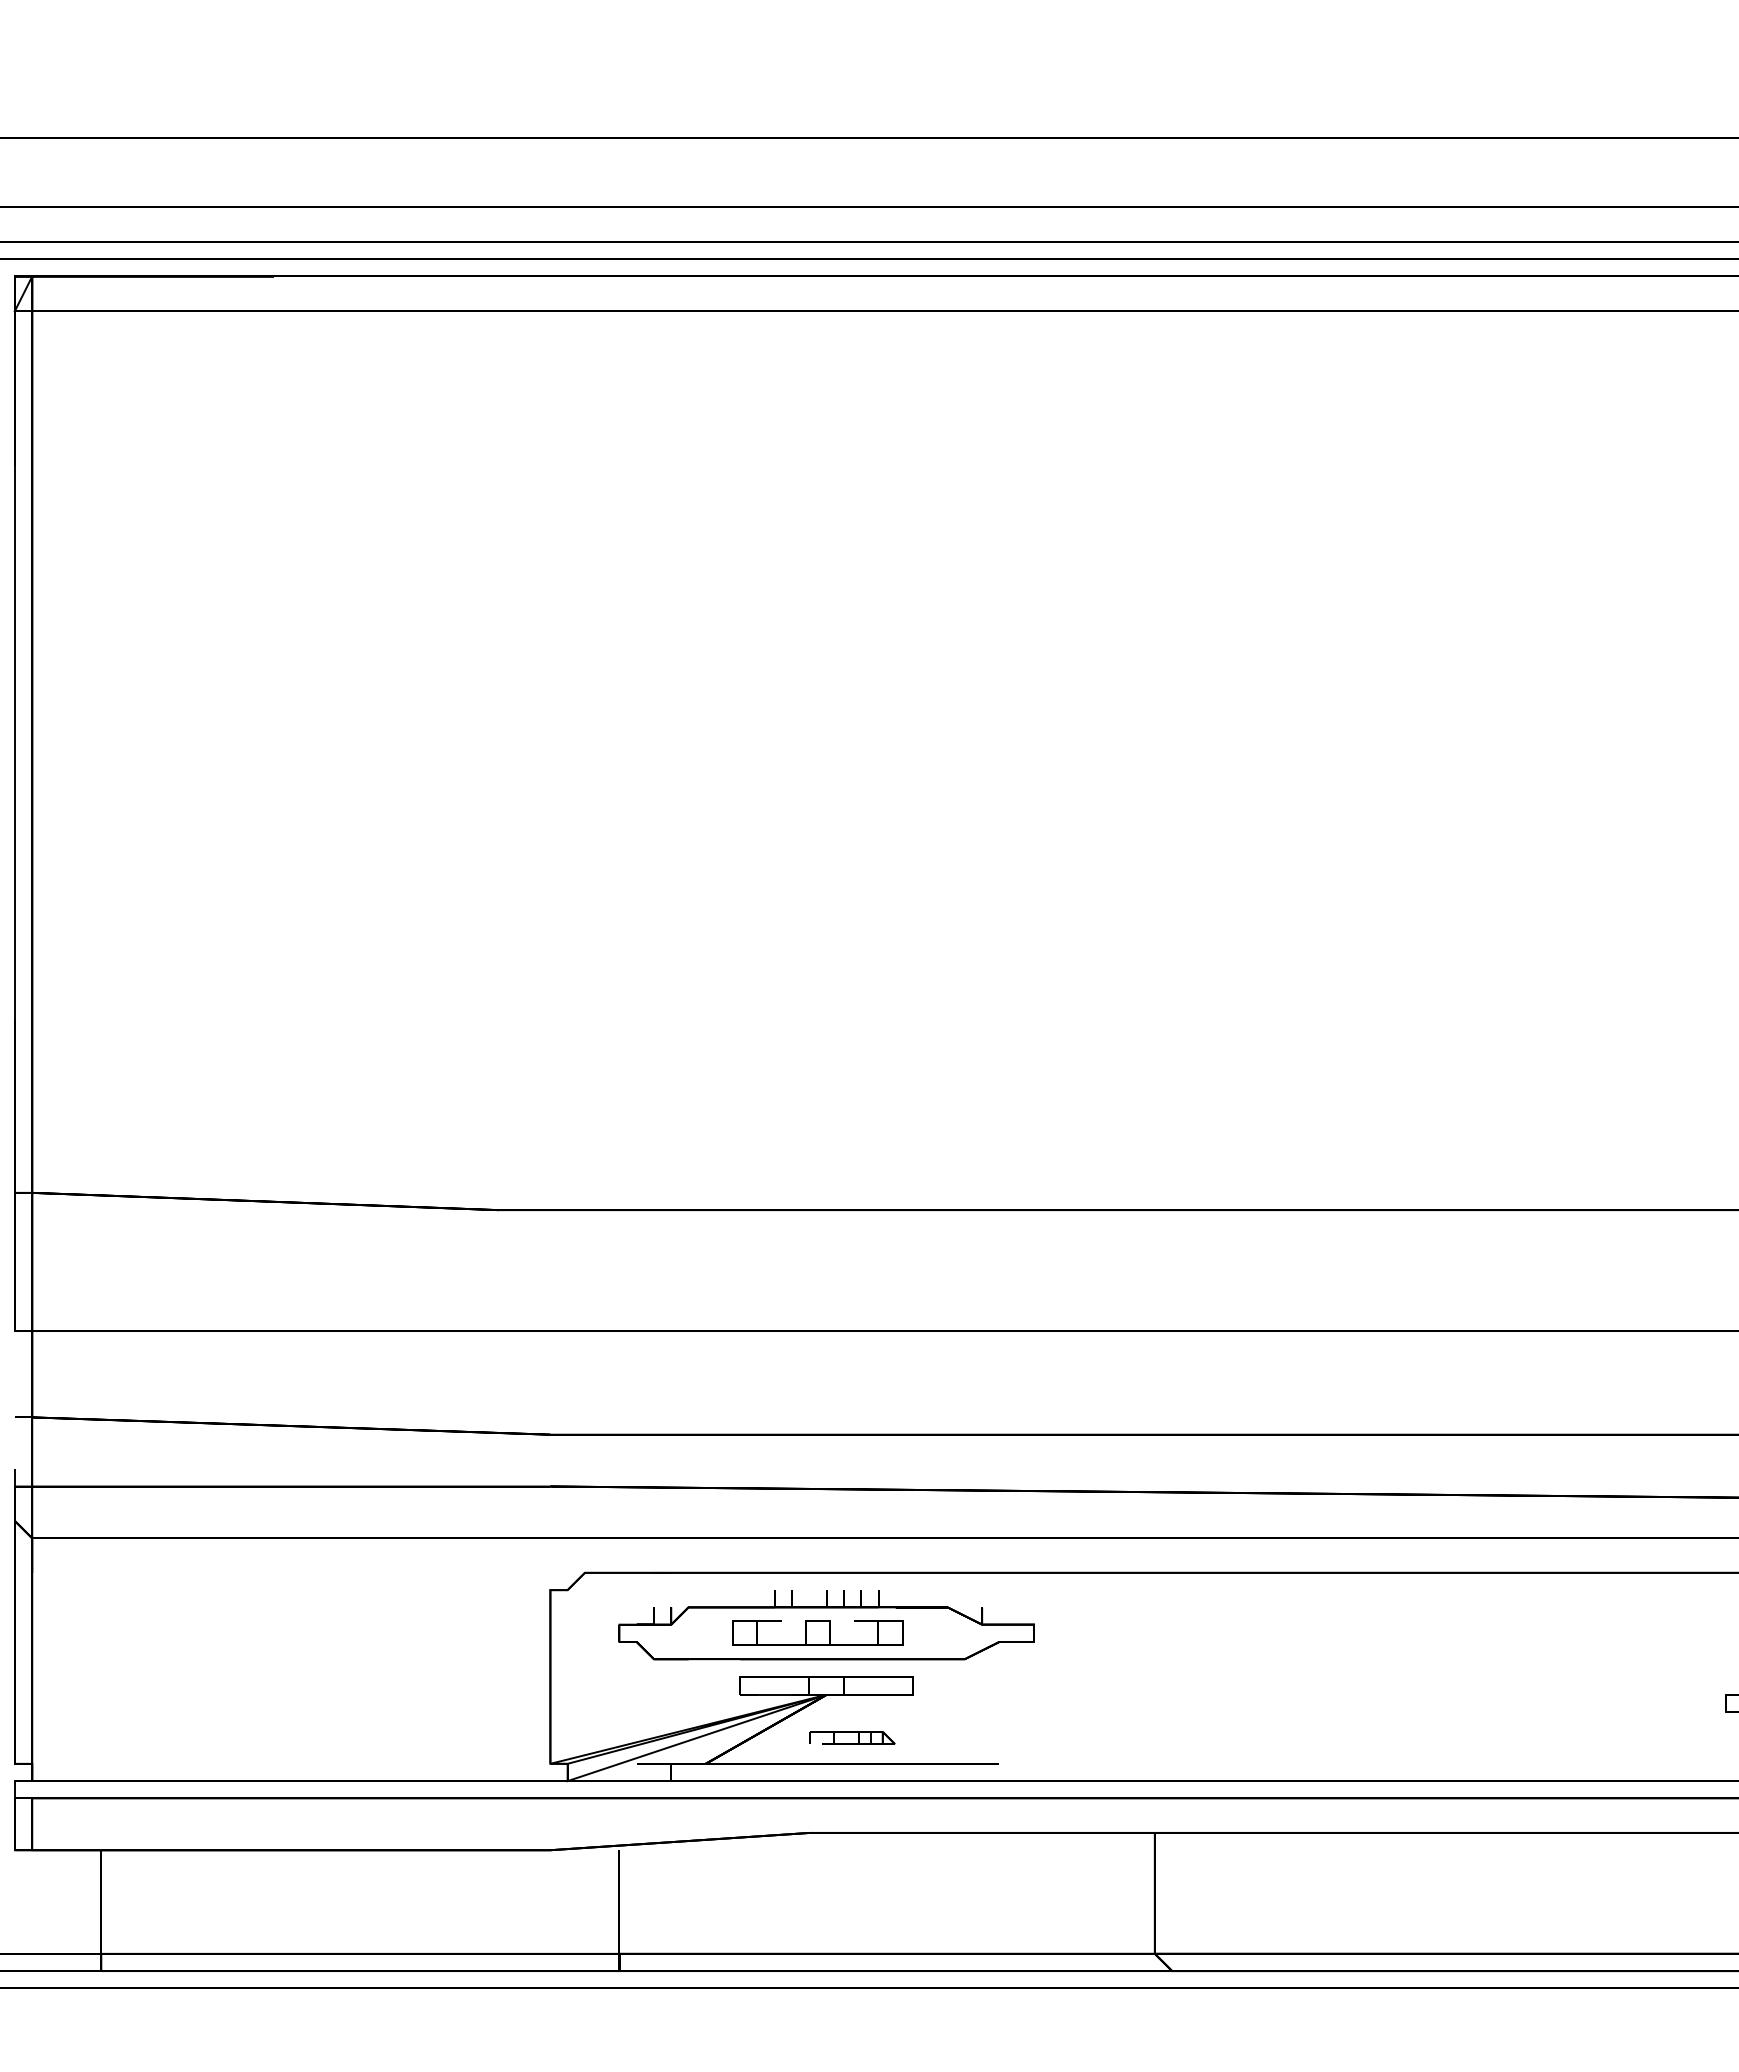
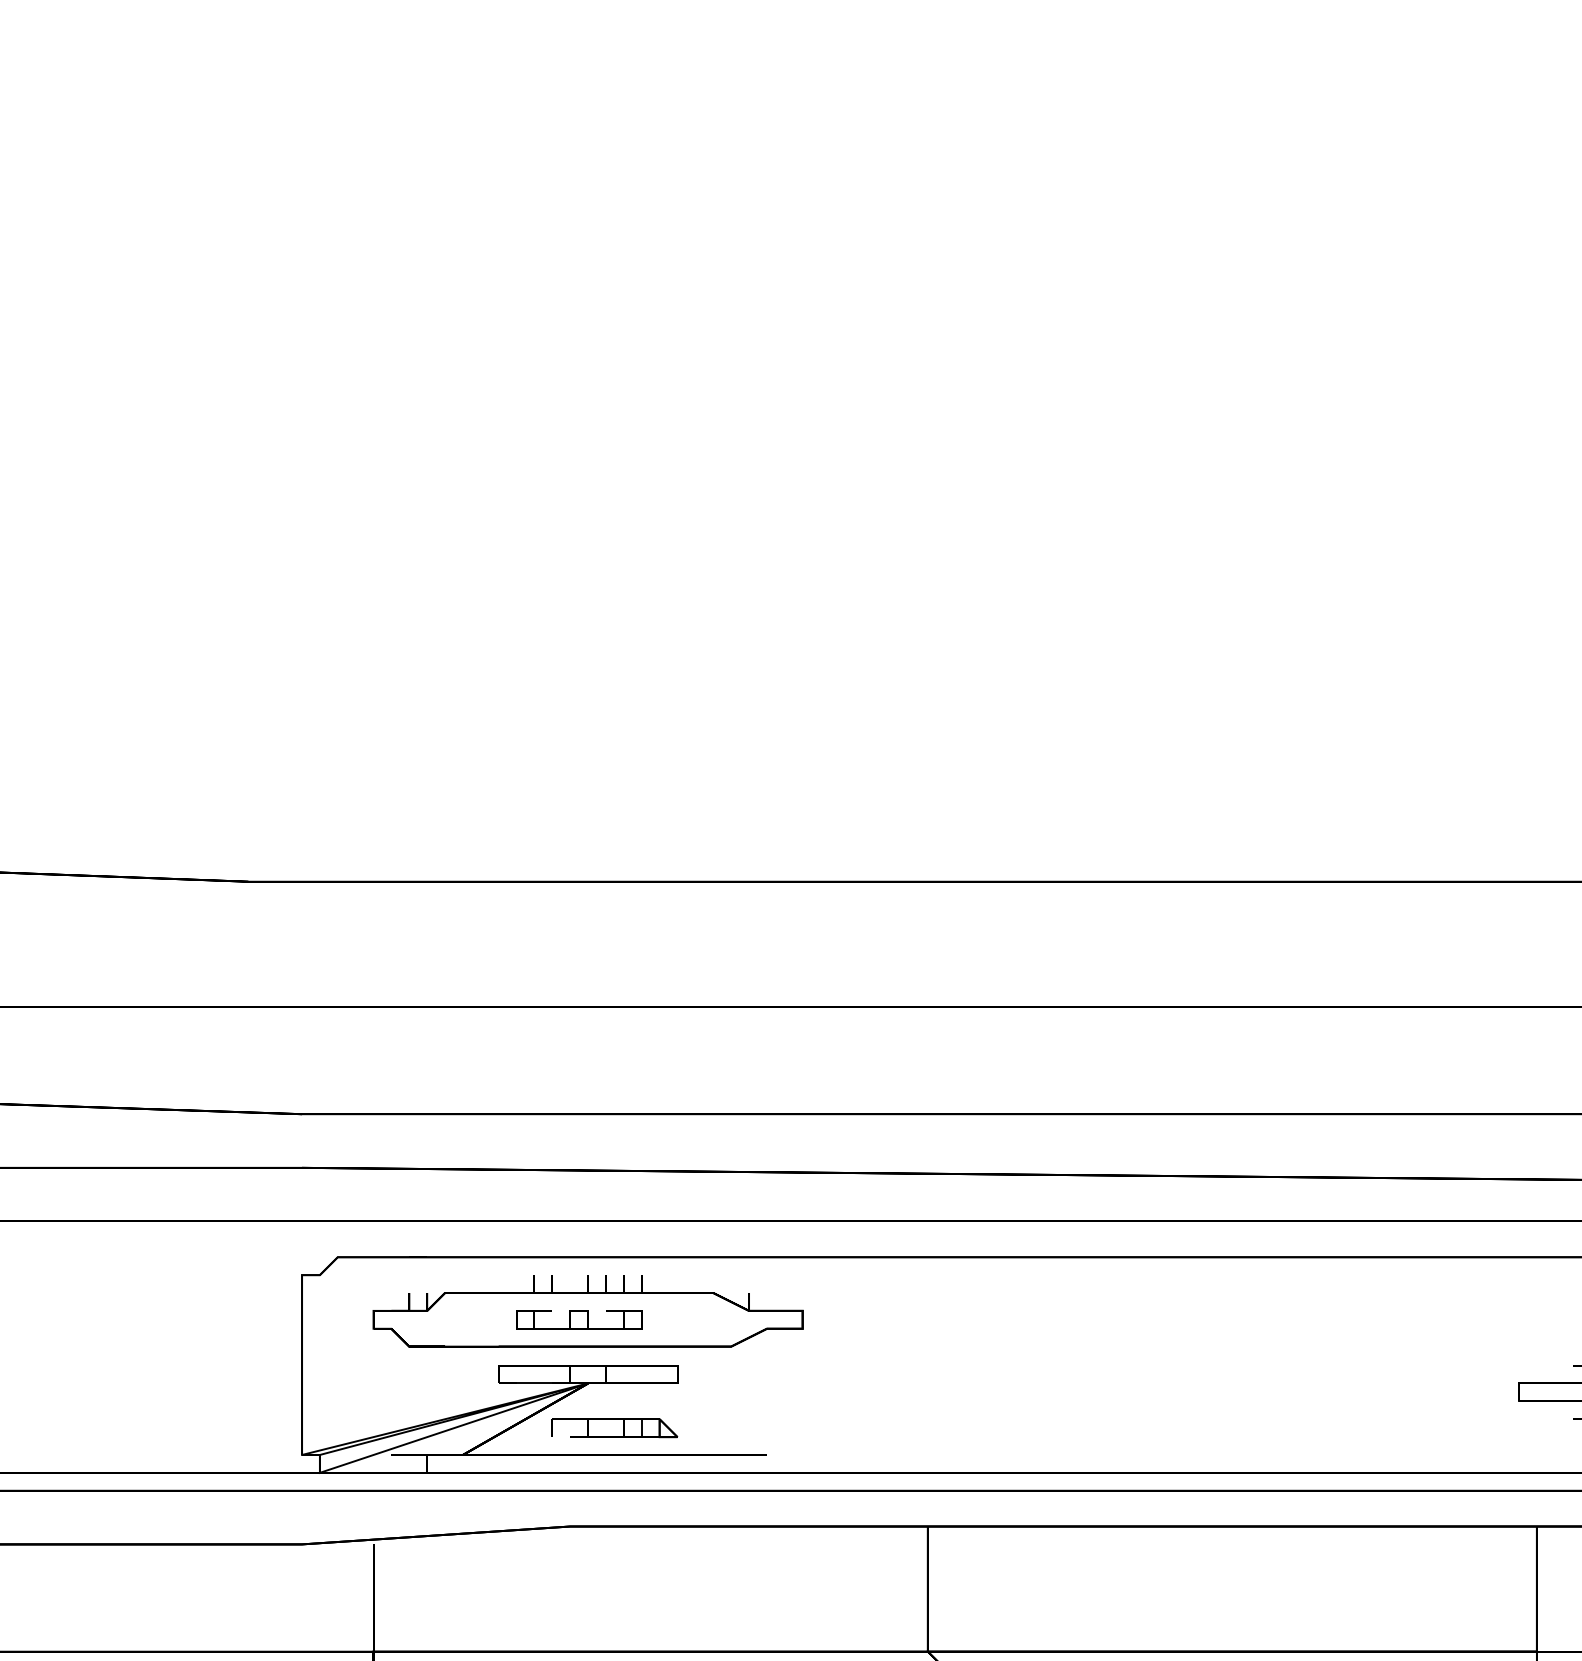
part: (818, 1633) -> (579, 1320), size x0.71
part: (852, 1737) -> (614, 1427), size x1.43

